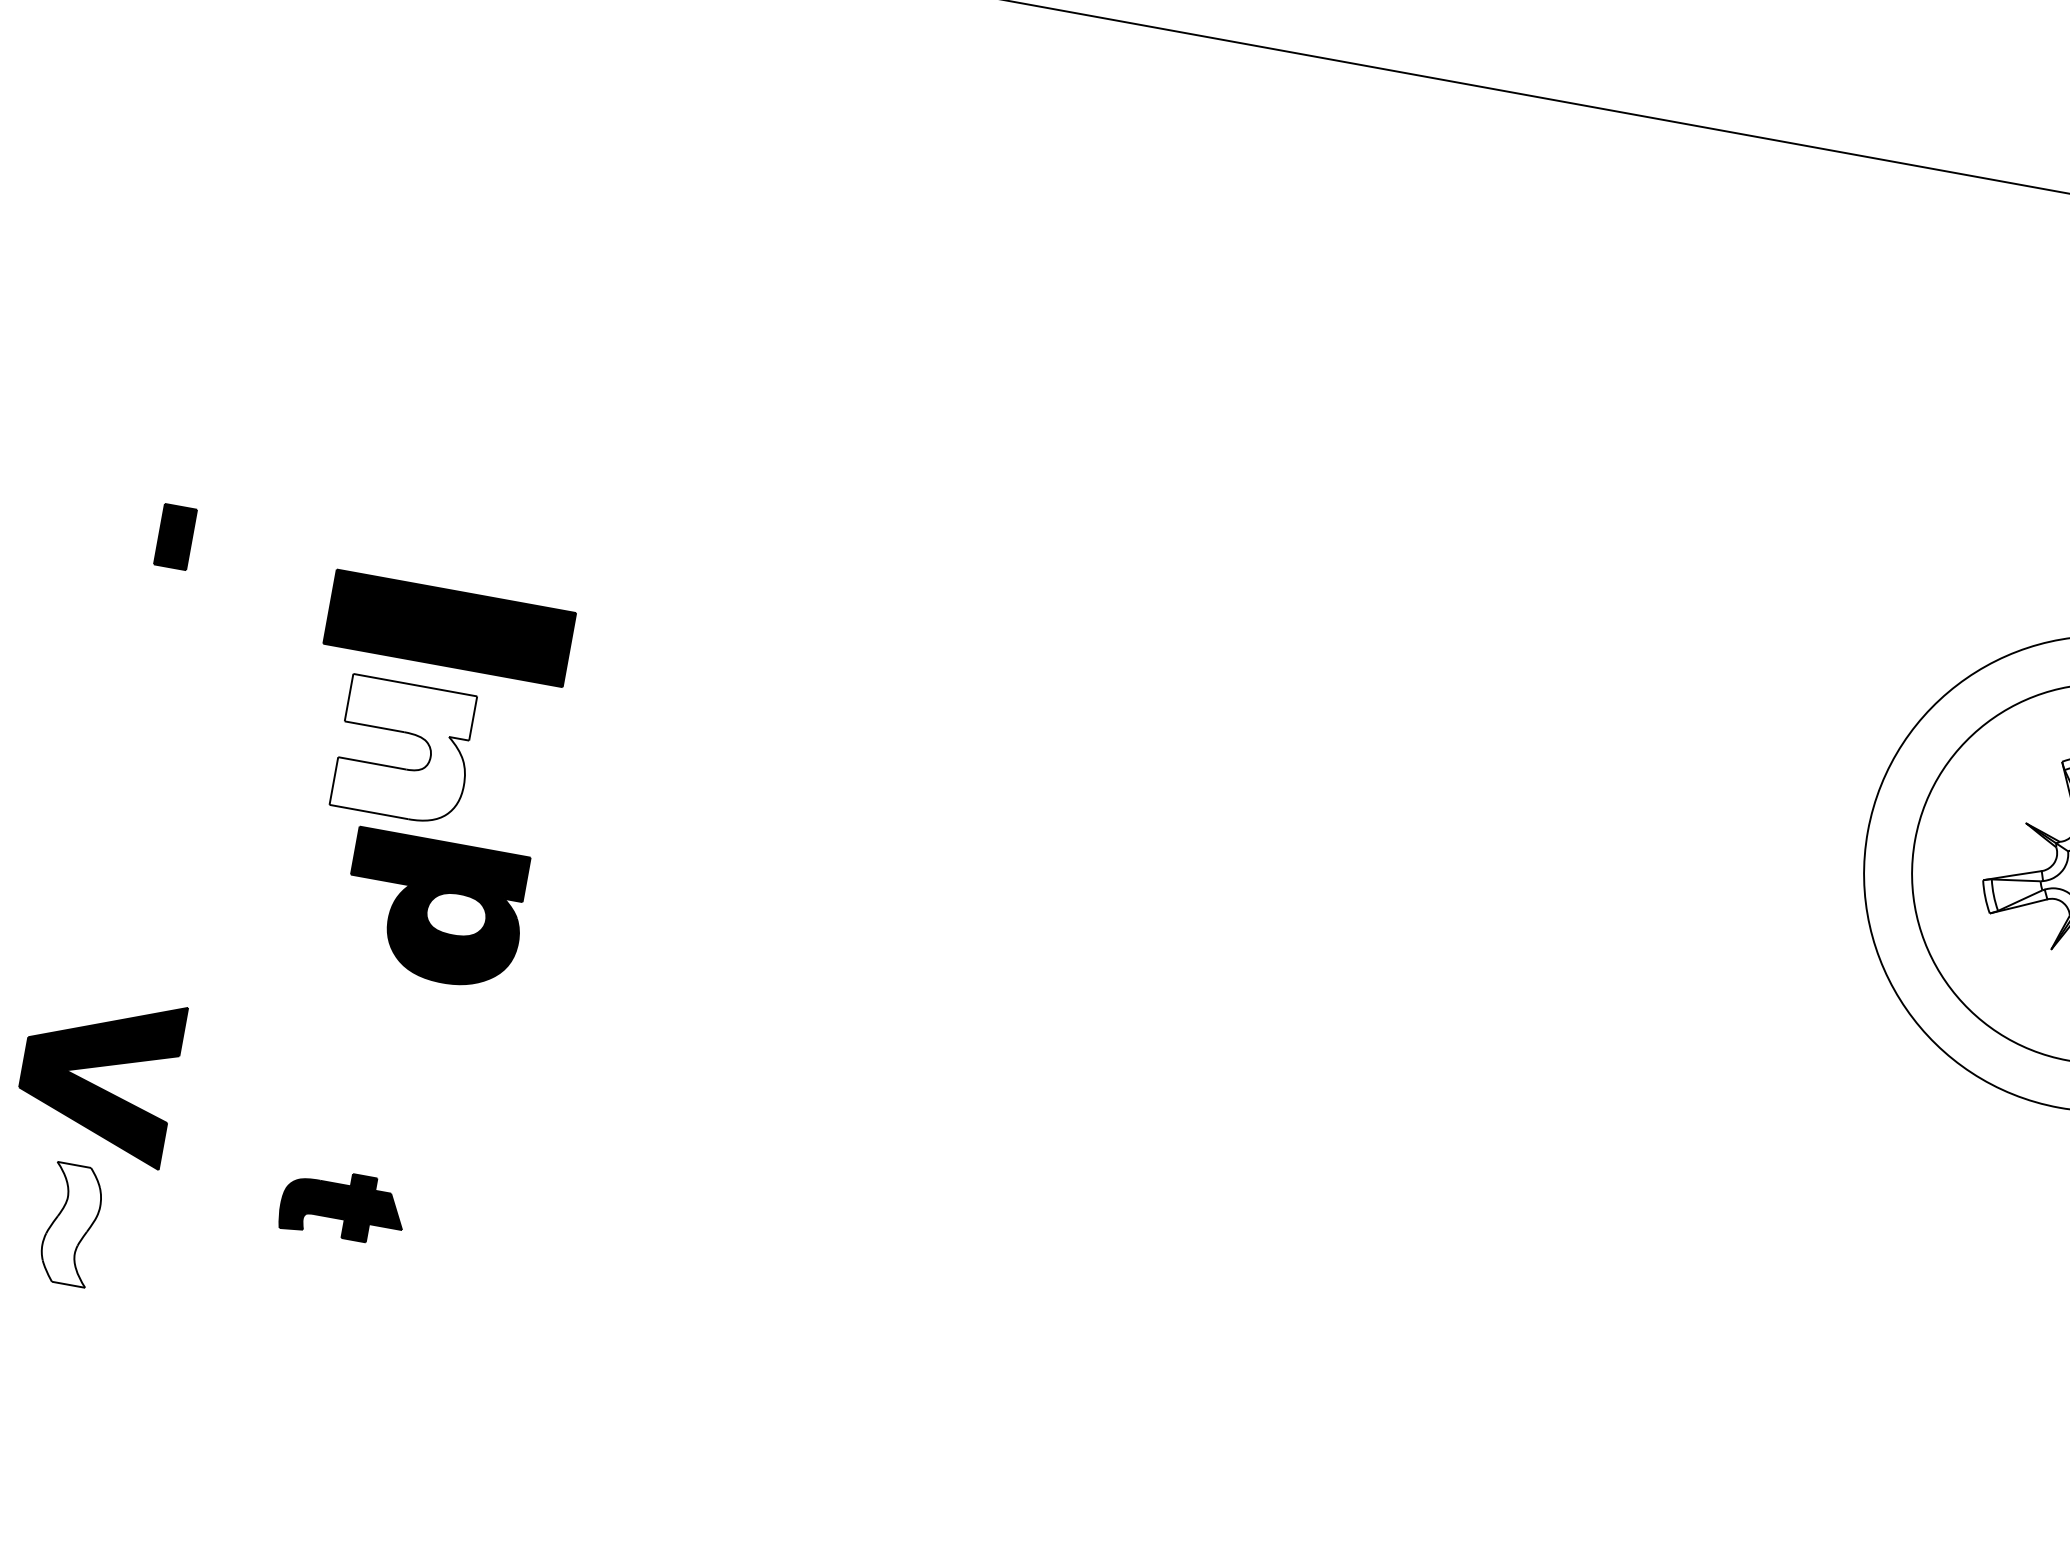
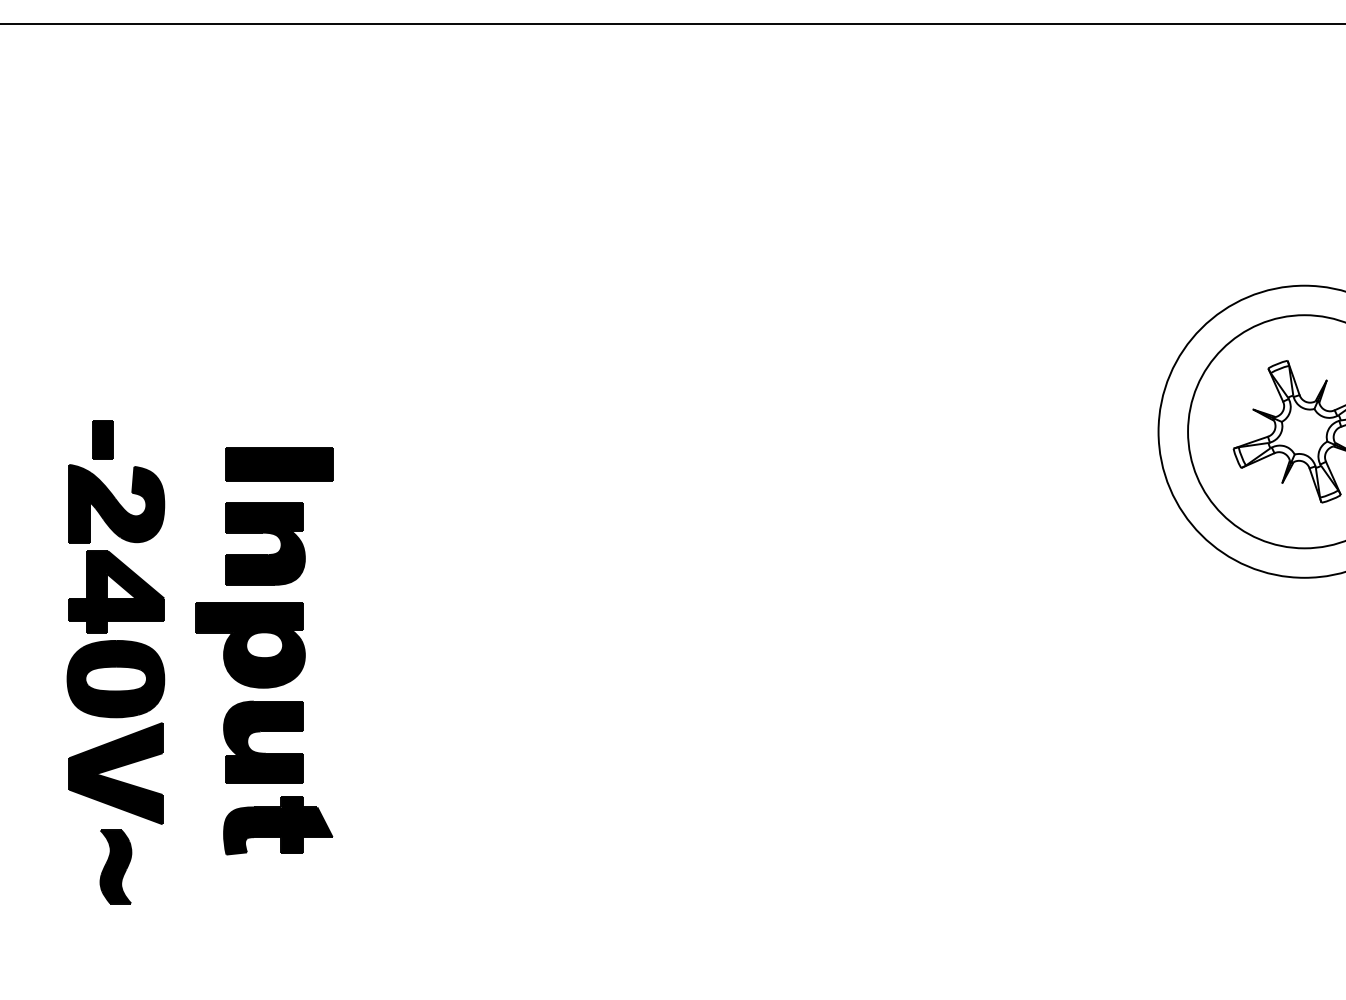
part: (450, 627) -> (279, 464), size x0.71
fill: (403, 750) -> (264, 543), added
part: (150, 783) -> (115, 591), added
part: (433, 911) -> (250, 645), moved
part: (342, 1051) -> (260, 732), added
part: (343, 1205) -> (278, 825), size x1.43
fill: (70, 1223) -> (115, 866), added

